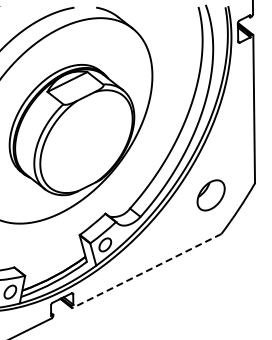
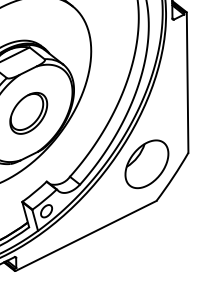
part: (86, 141) -> (28, 113), added
part: (210, 195) -> (146, 164), size x1.67
line: (147, 270) -> (86, 235), dashed -> solid

